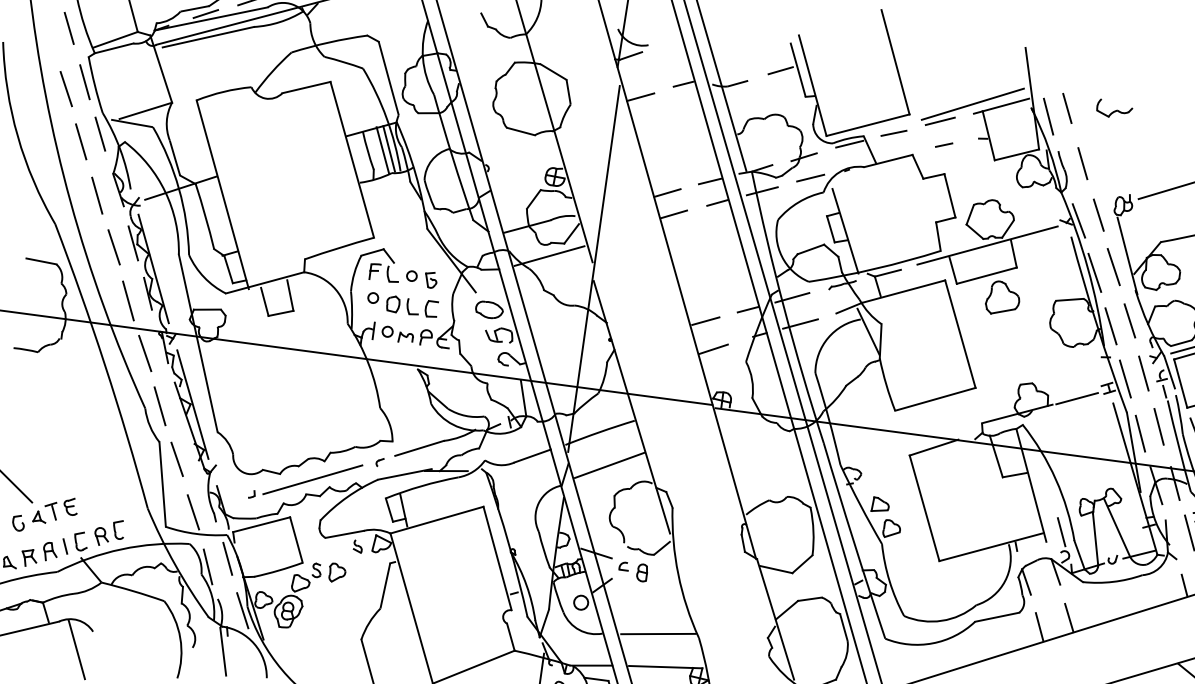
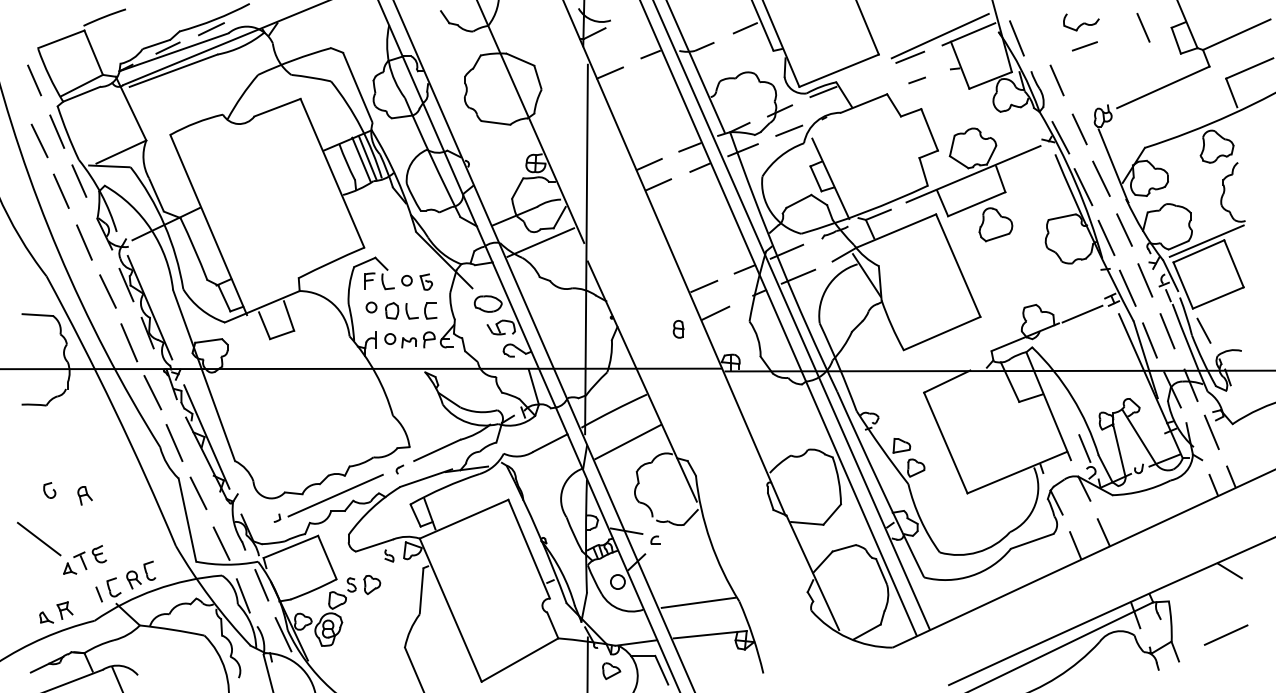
line: (1067, 108) -> (1143, 27), moved
line: (893, 133) -> (1084, 46), moved
part: (18, 523) -> (49, 490), moved
part: (49, 551) -> (84, 495), moved
part: (642, 573) -> (678, 329), moved

